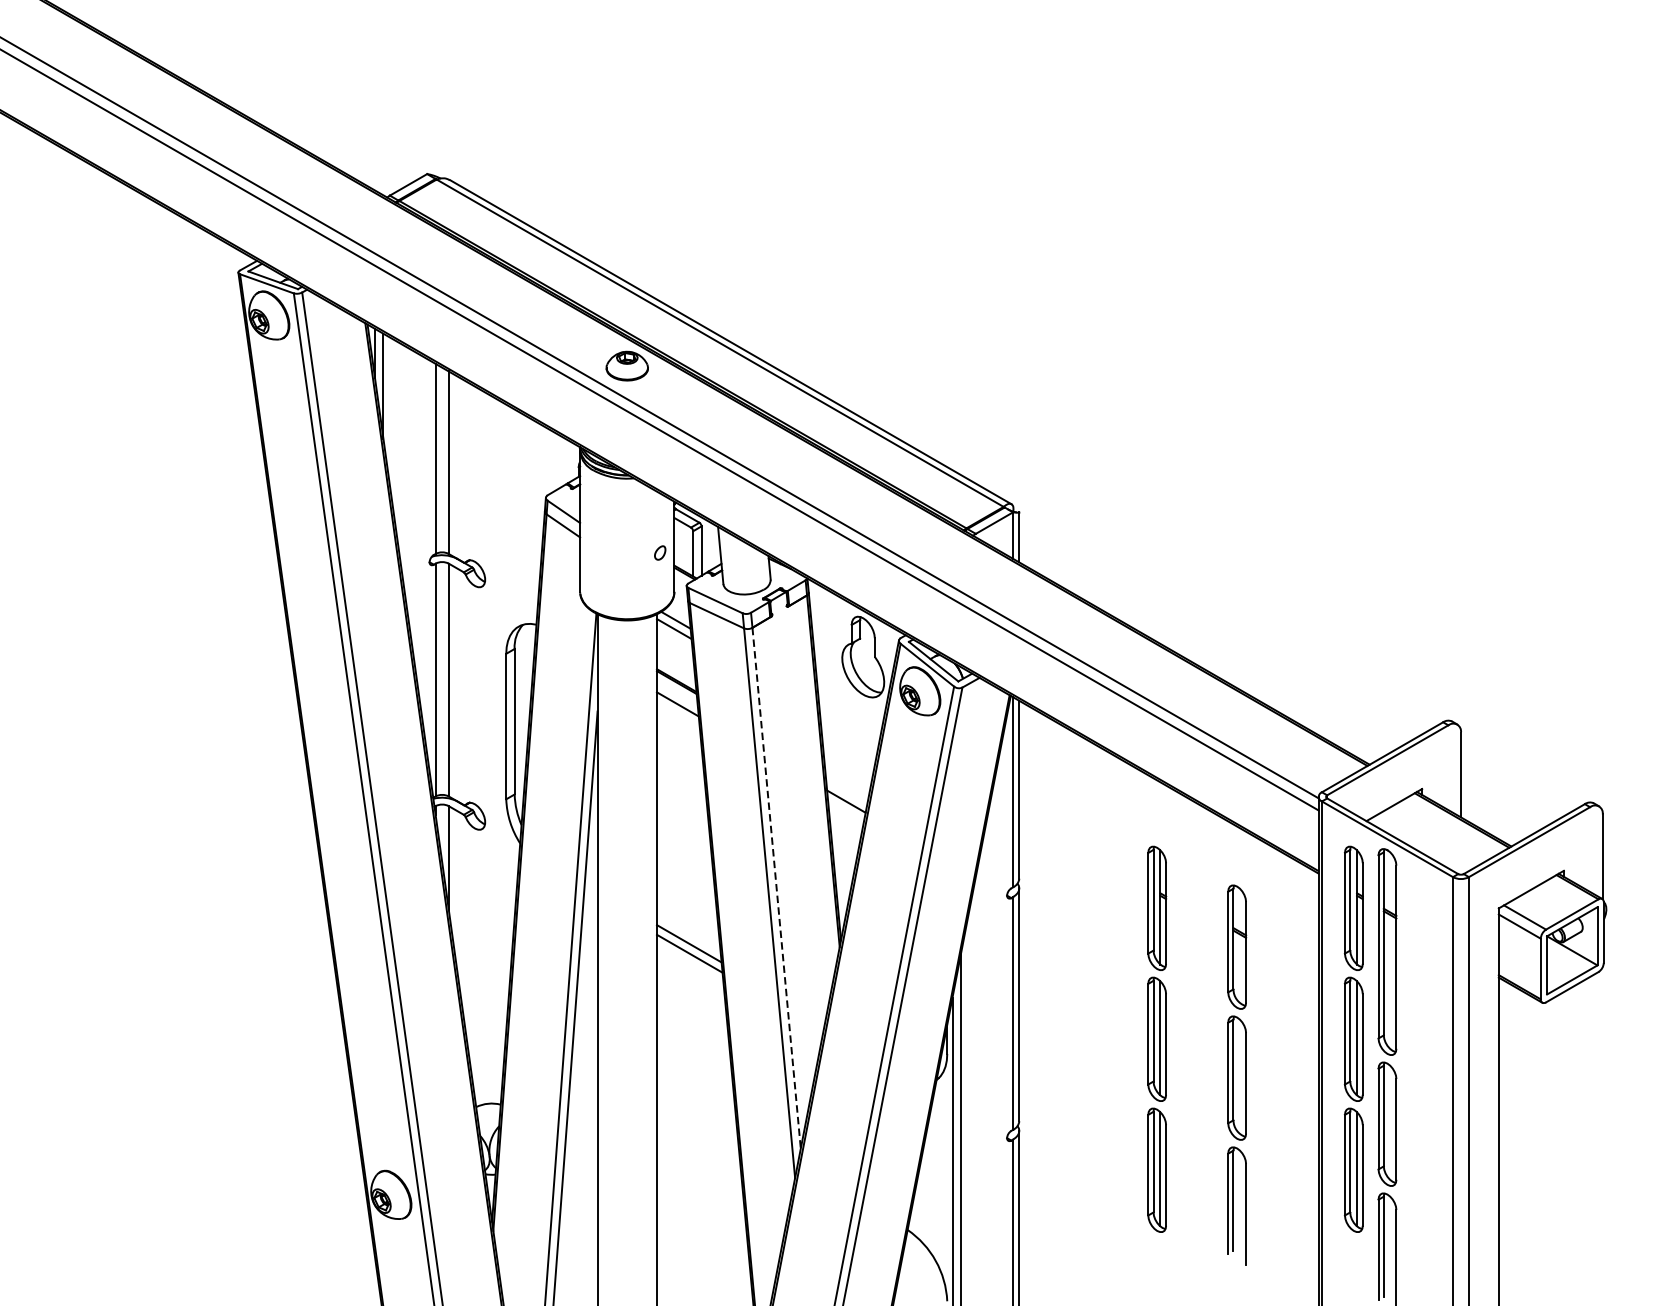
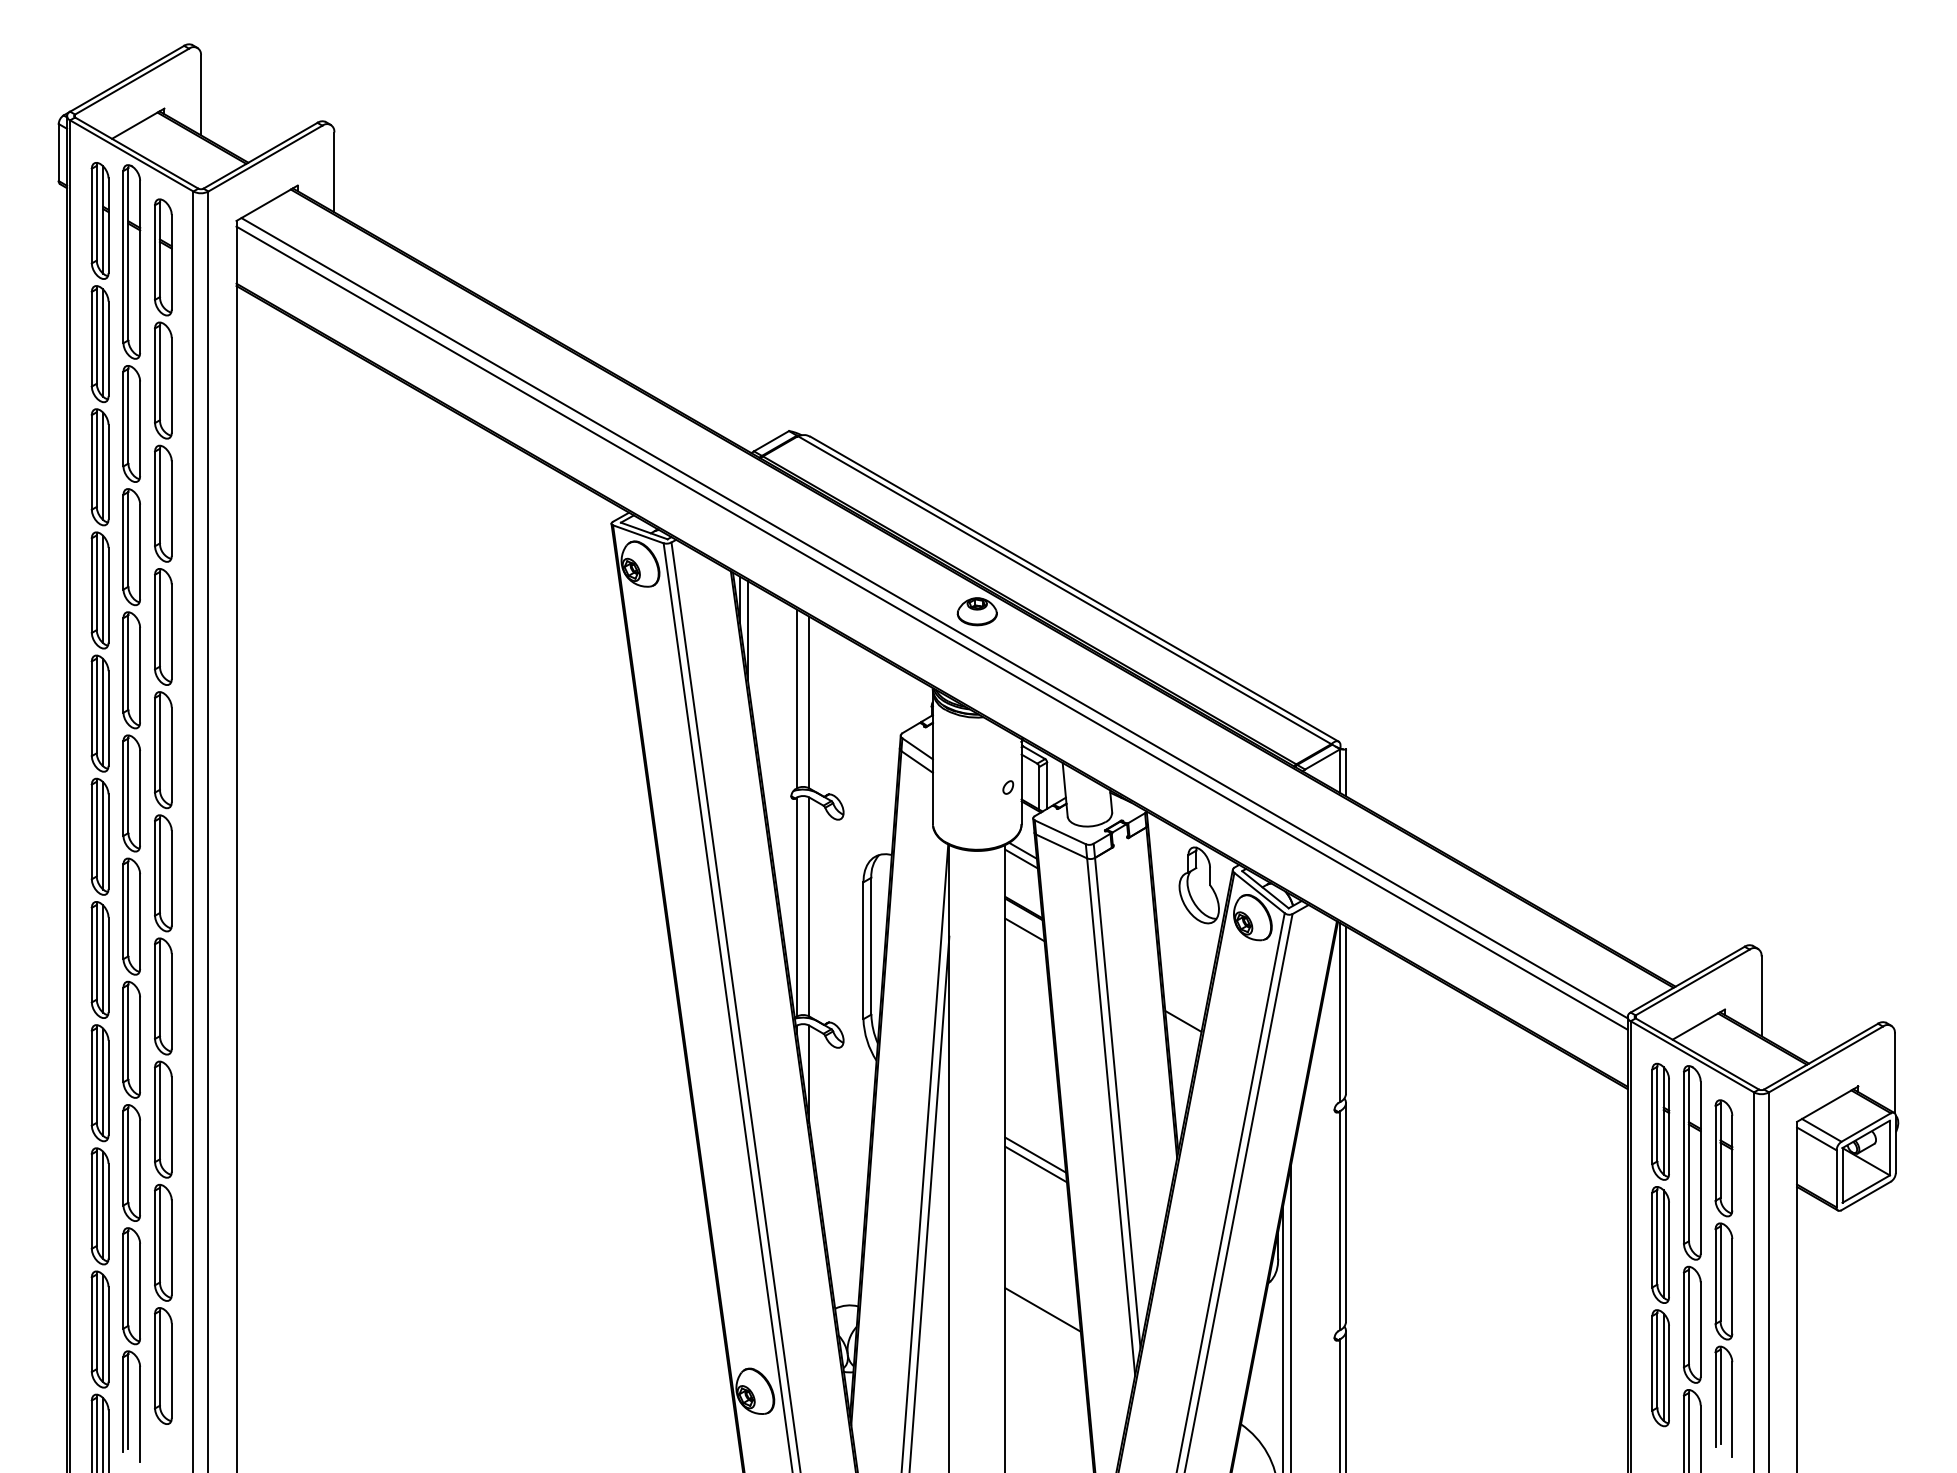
line: (776, 888) -> (1117, 1103), dashed -> solid
part: (1156, 1038) -> (1475, 1244), removed
part: (1236, 1074) -> (1723, 1278), moved
line: (696, 1107) -> (1042, 1309), added

